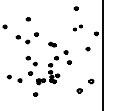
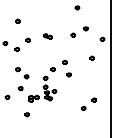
part: (77, 27) -> (79, 31), size x1.67
part: (52, 44) -> (47, 36), moved
part: (85, 85) -> (88, 103), size x0.71

